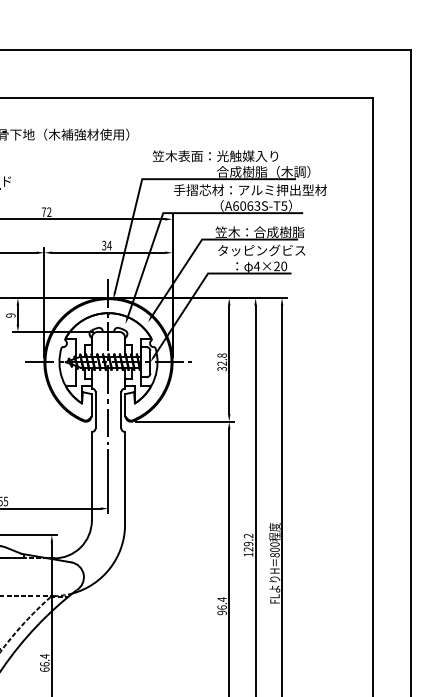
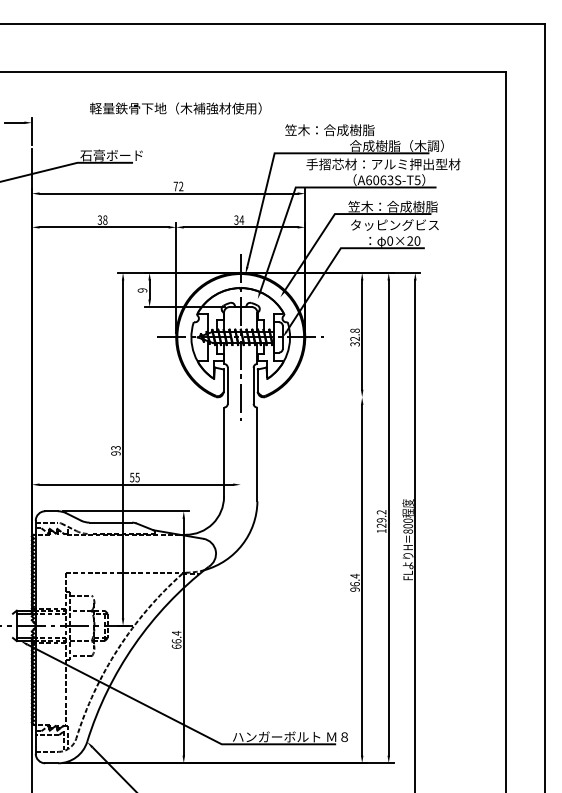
text: (228, 156) -> (361, 130), 笠木表面：光触媒入り -> 笠木：合成樹脂
text: (257, 265) -> (390, 240), 4×20 -> 0×20
line: (184, 421) -> (317, 397), removed
line: (108, 481) -> (240, 457), removed

